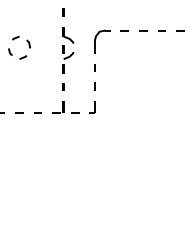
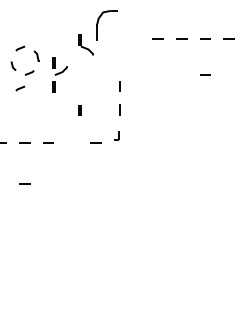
part: (62, 12) -> (79, 15), removed
part: (95, 41) -> (98, 24), moved
part: (67, 58) -> (59, 74), moved
line: (162, 58) -> (205, 74), added
line: (15, 69) -> (20, 88), added
part: (57, 106) -> (73, 135), removed
part: (91, 106) -> (116, 135), size x0.6
line: (19, 144) -> (24, 183), added

